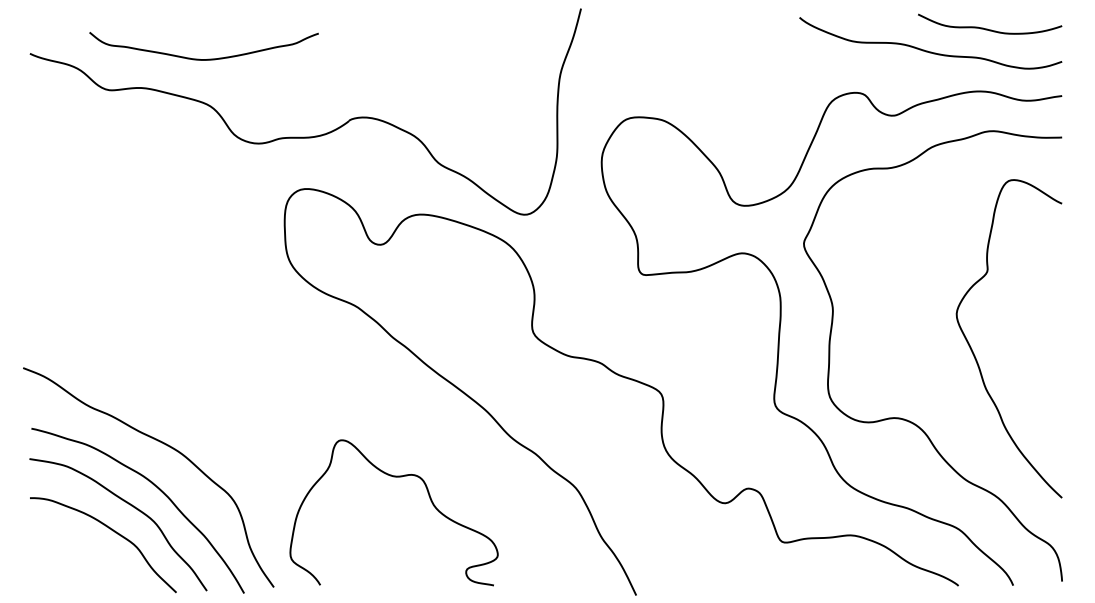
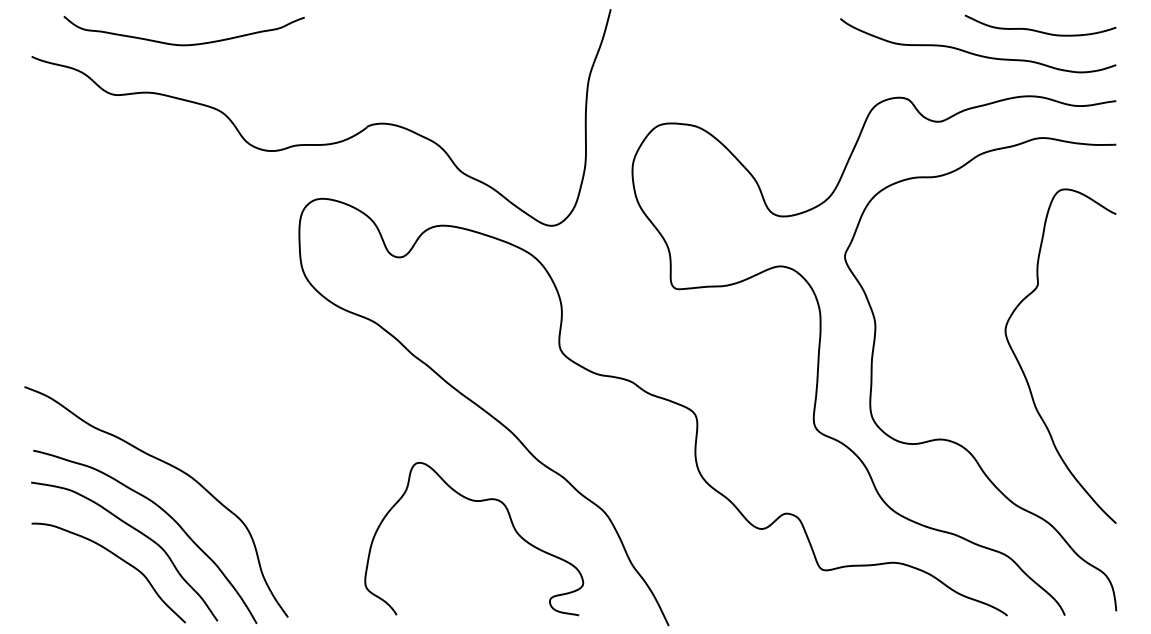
curve: (199, 58) -> (179, 43), moved
curve: (393, 477) -> (473, 501), moved

